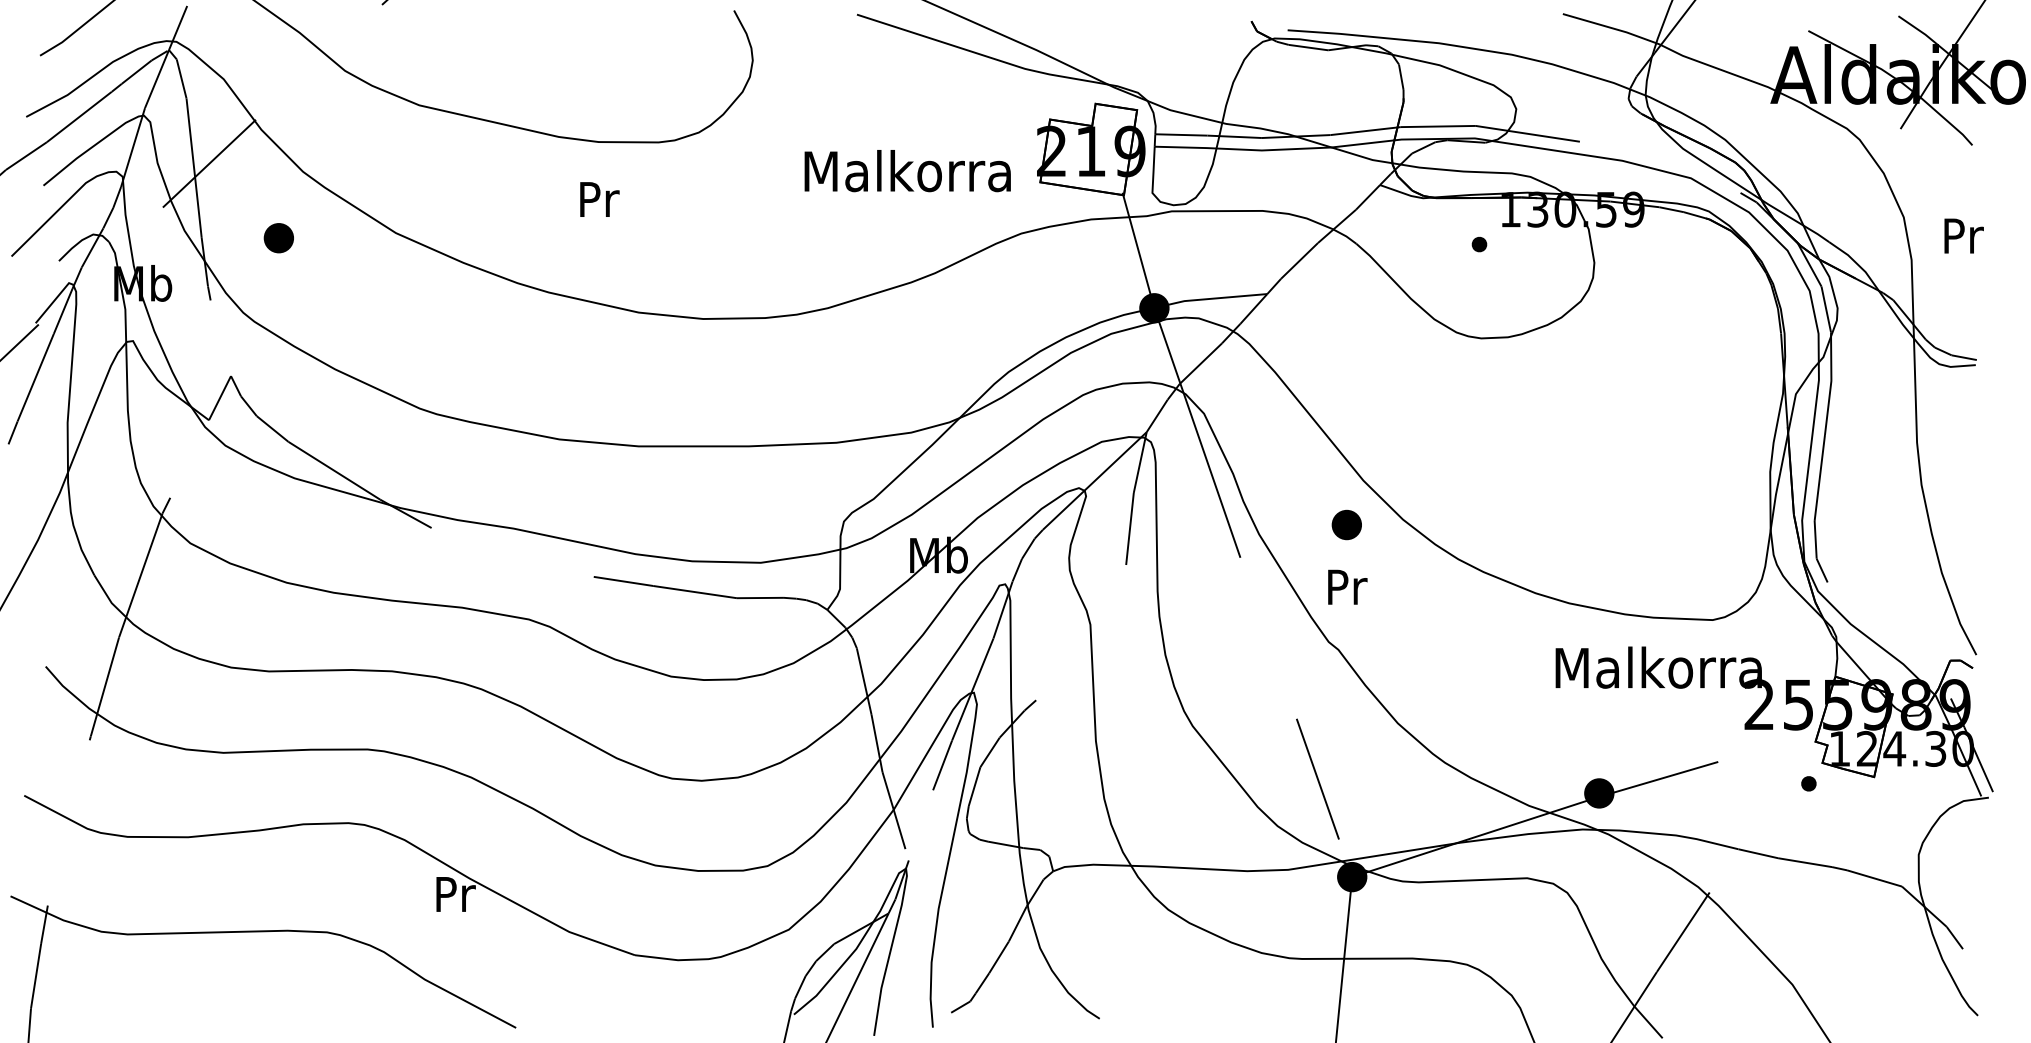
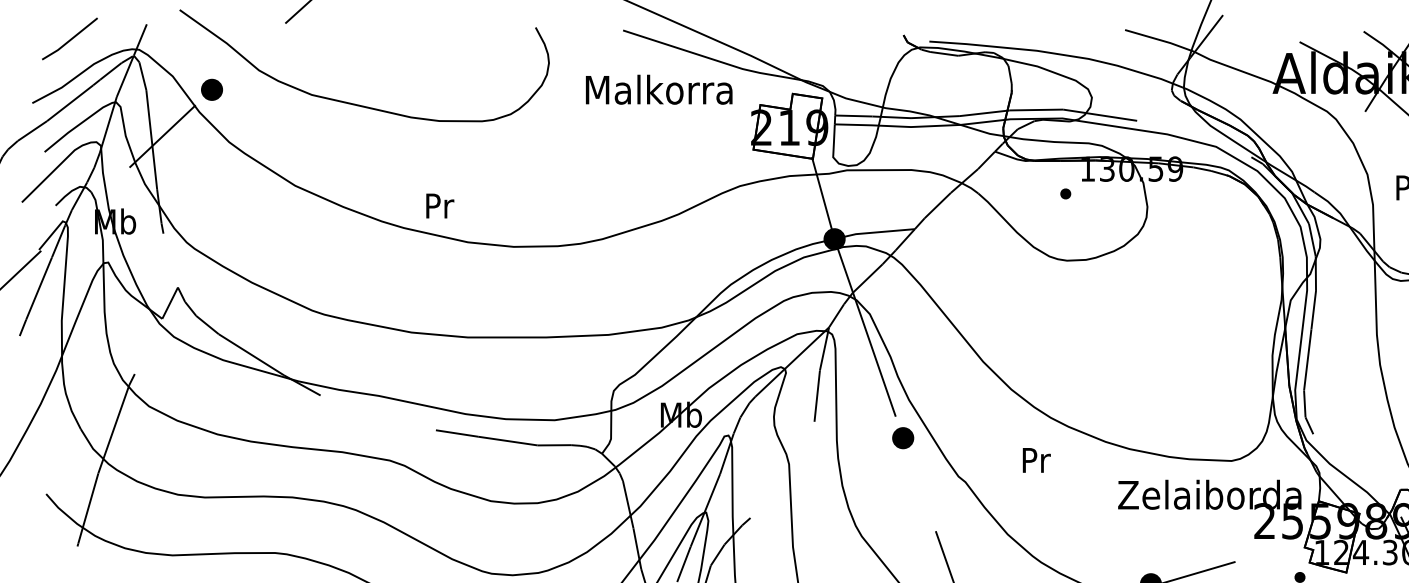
text: (907, 171) -> (659, 90), moved
text: (599, 199) -> (439, 205), moved
part: (278, 238) -> (211, 90), moved
part: (1346, 524) -> (902, 437), moved
text: (1347, 586) -> (1036, 459), moved
text: (1681, 667) -> (1209, 494), Malkorra -> Zelaiborda

